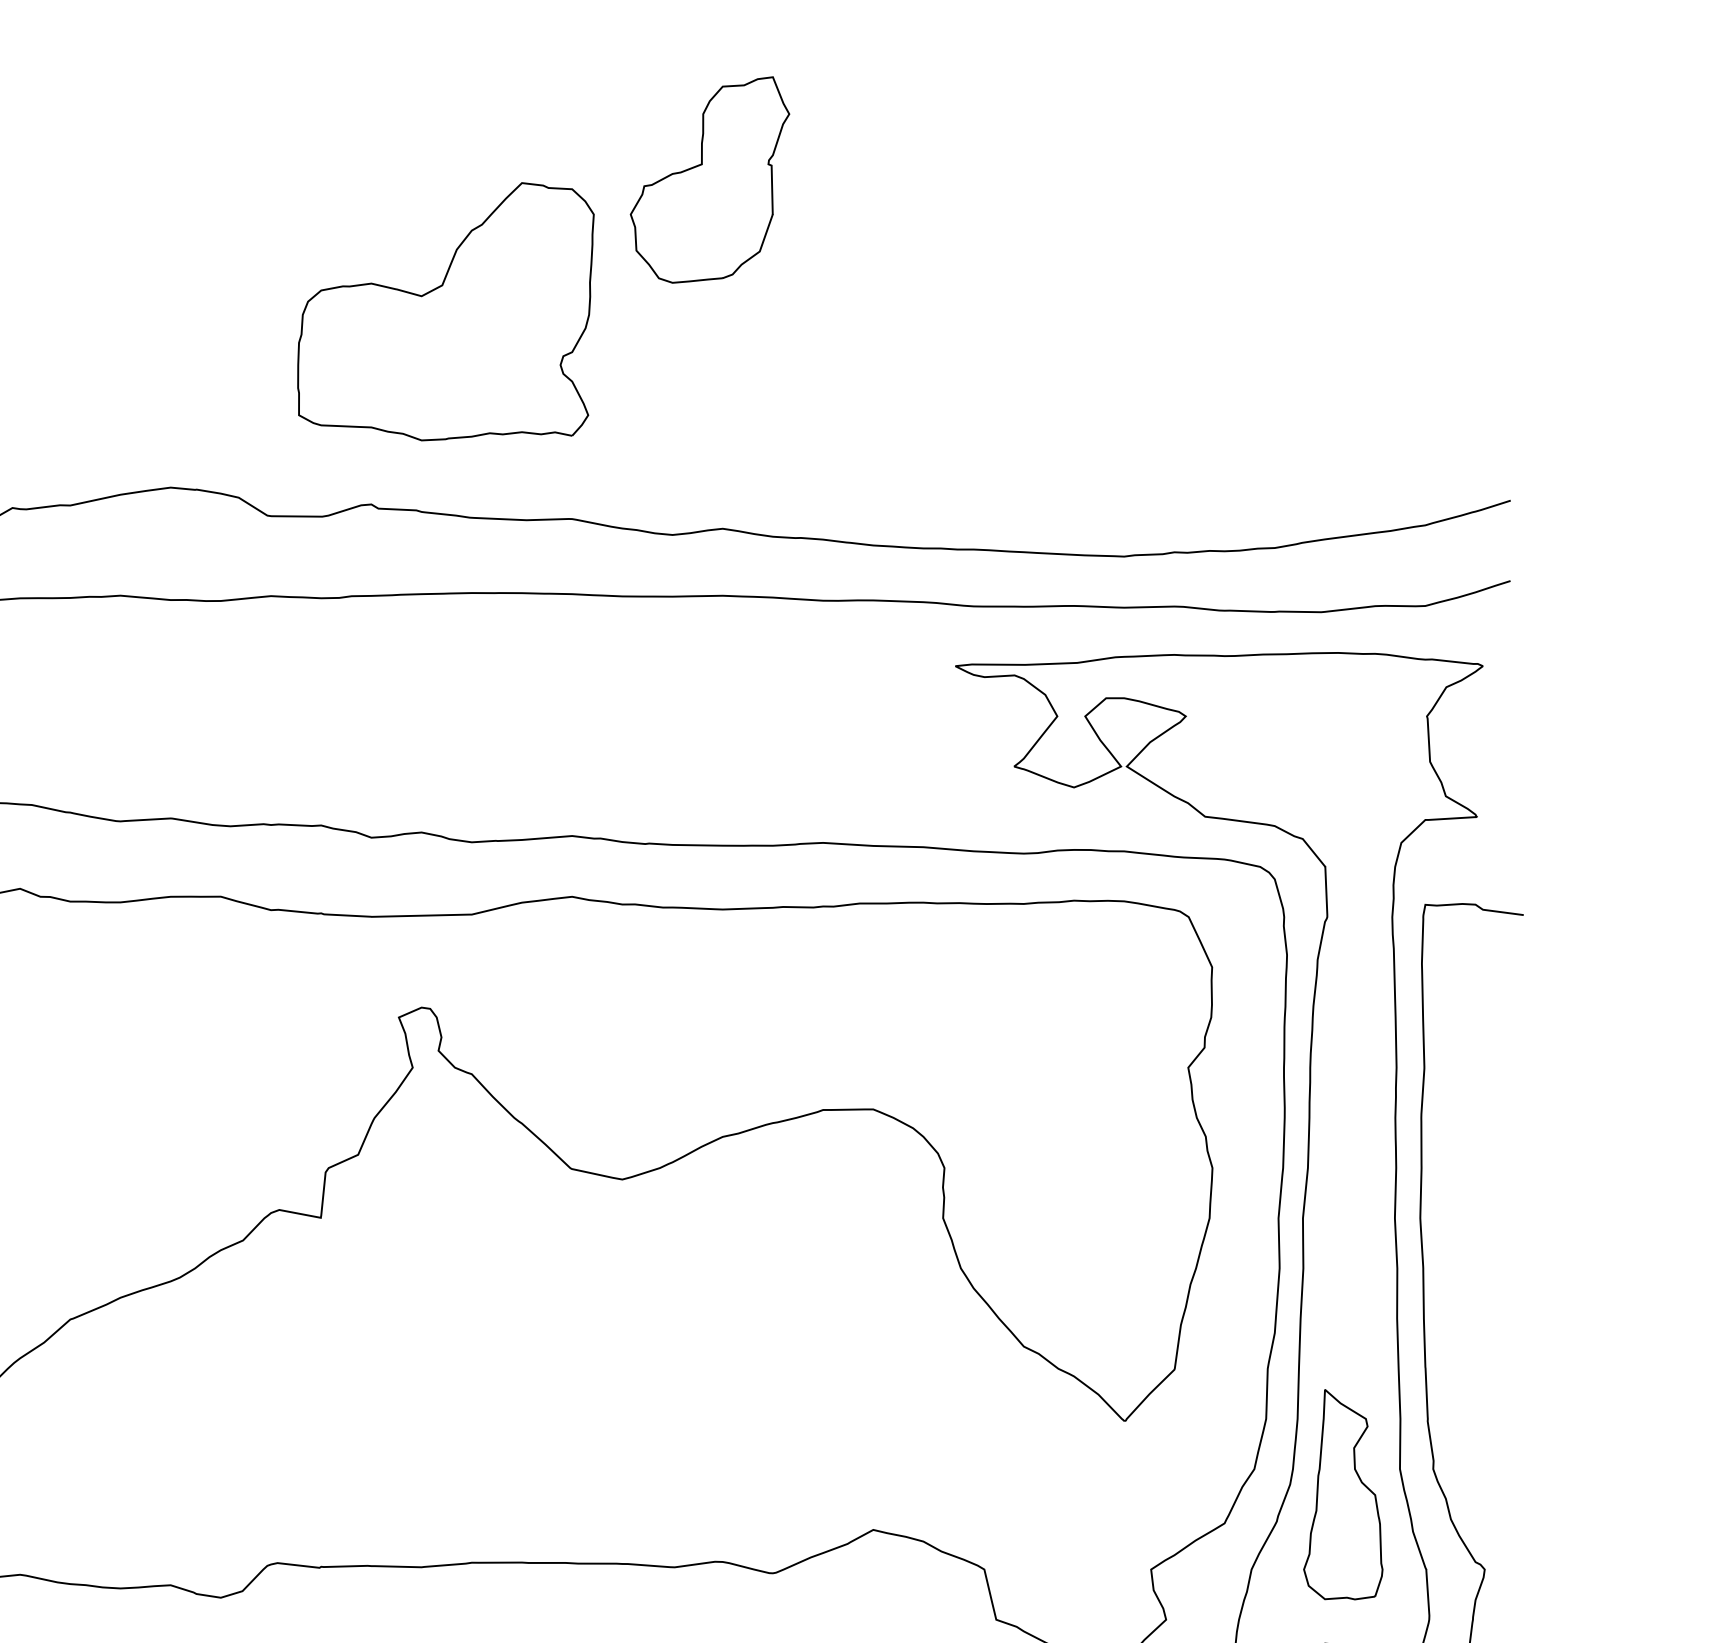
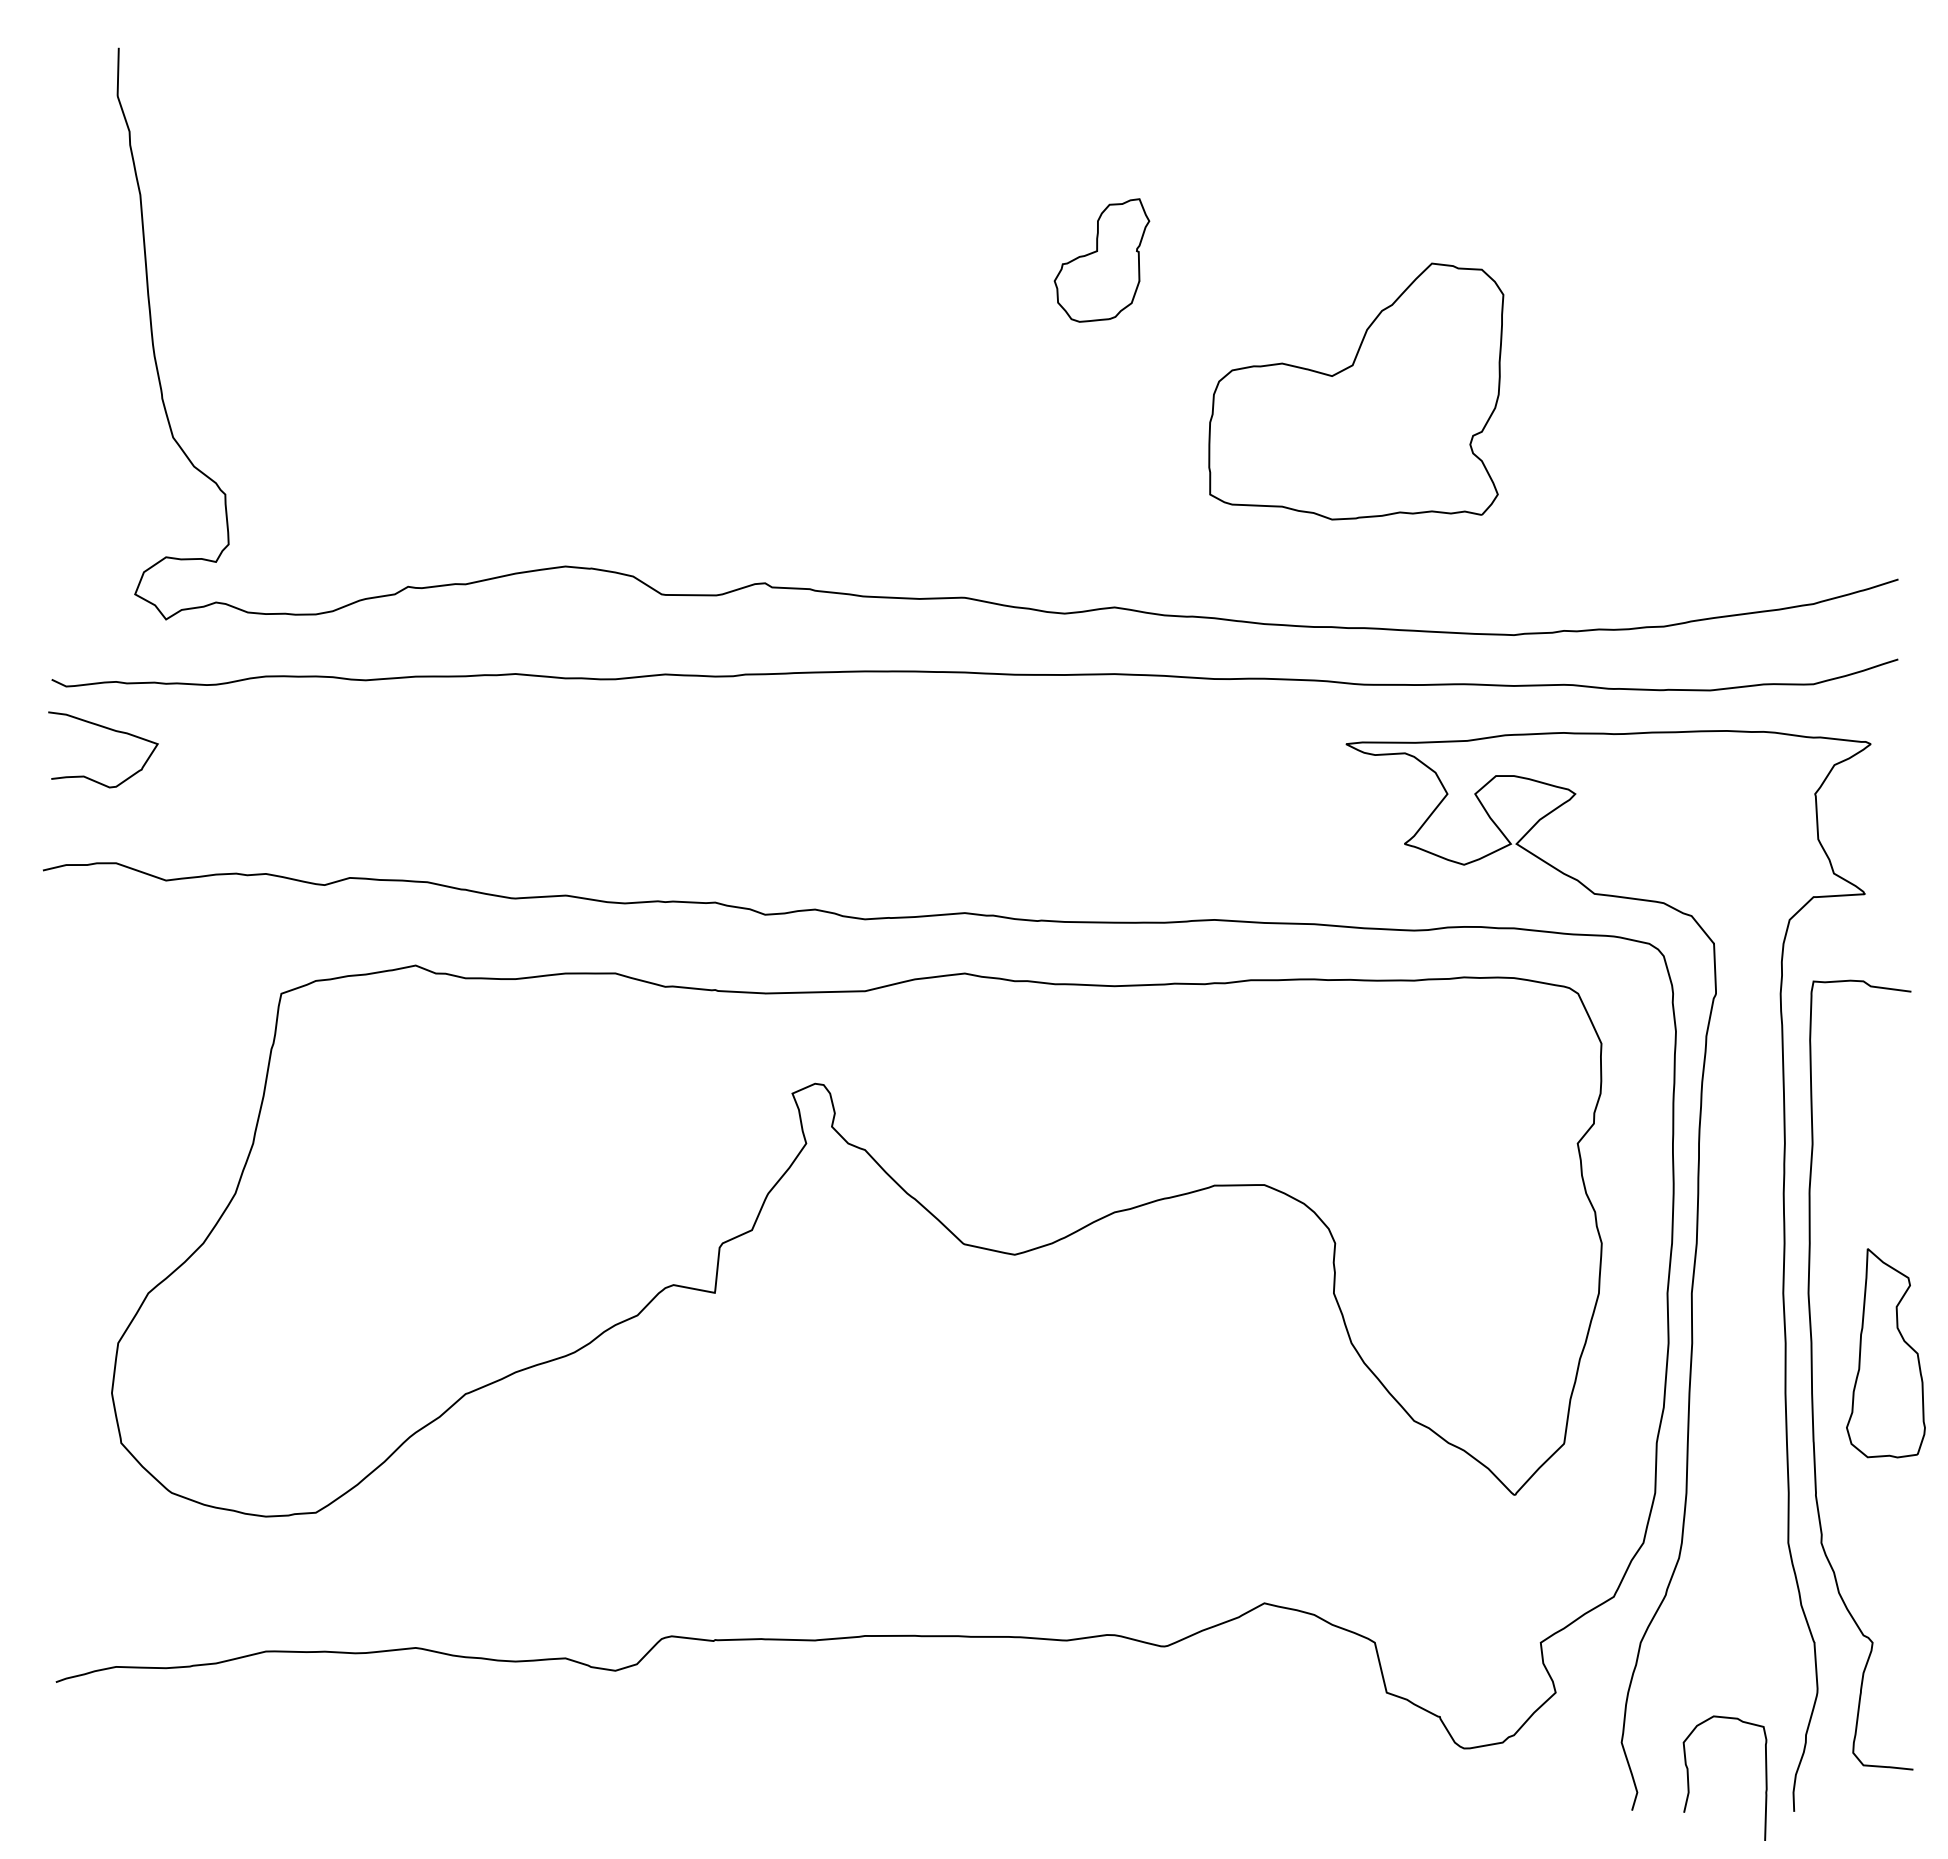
part: (709, 179) -> (1101, 260), size x0.6
part: (446, 311) -> (1356, 391), moved
part: (1342, 1494) -> (1885, 1353), moved

